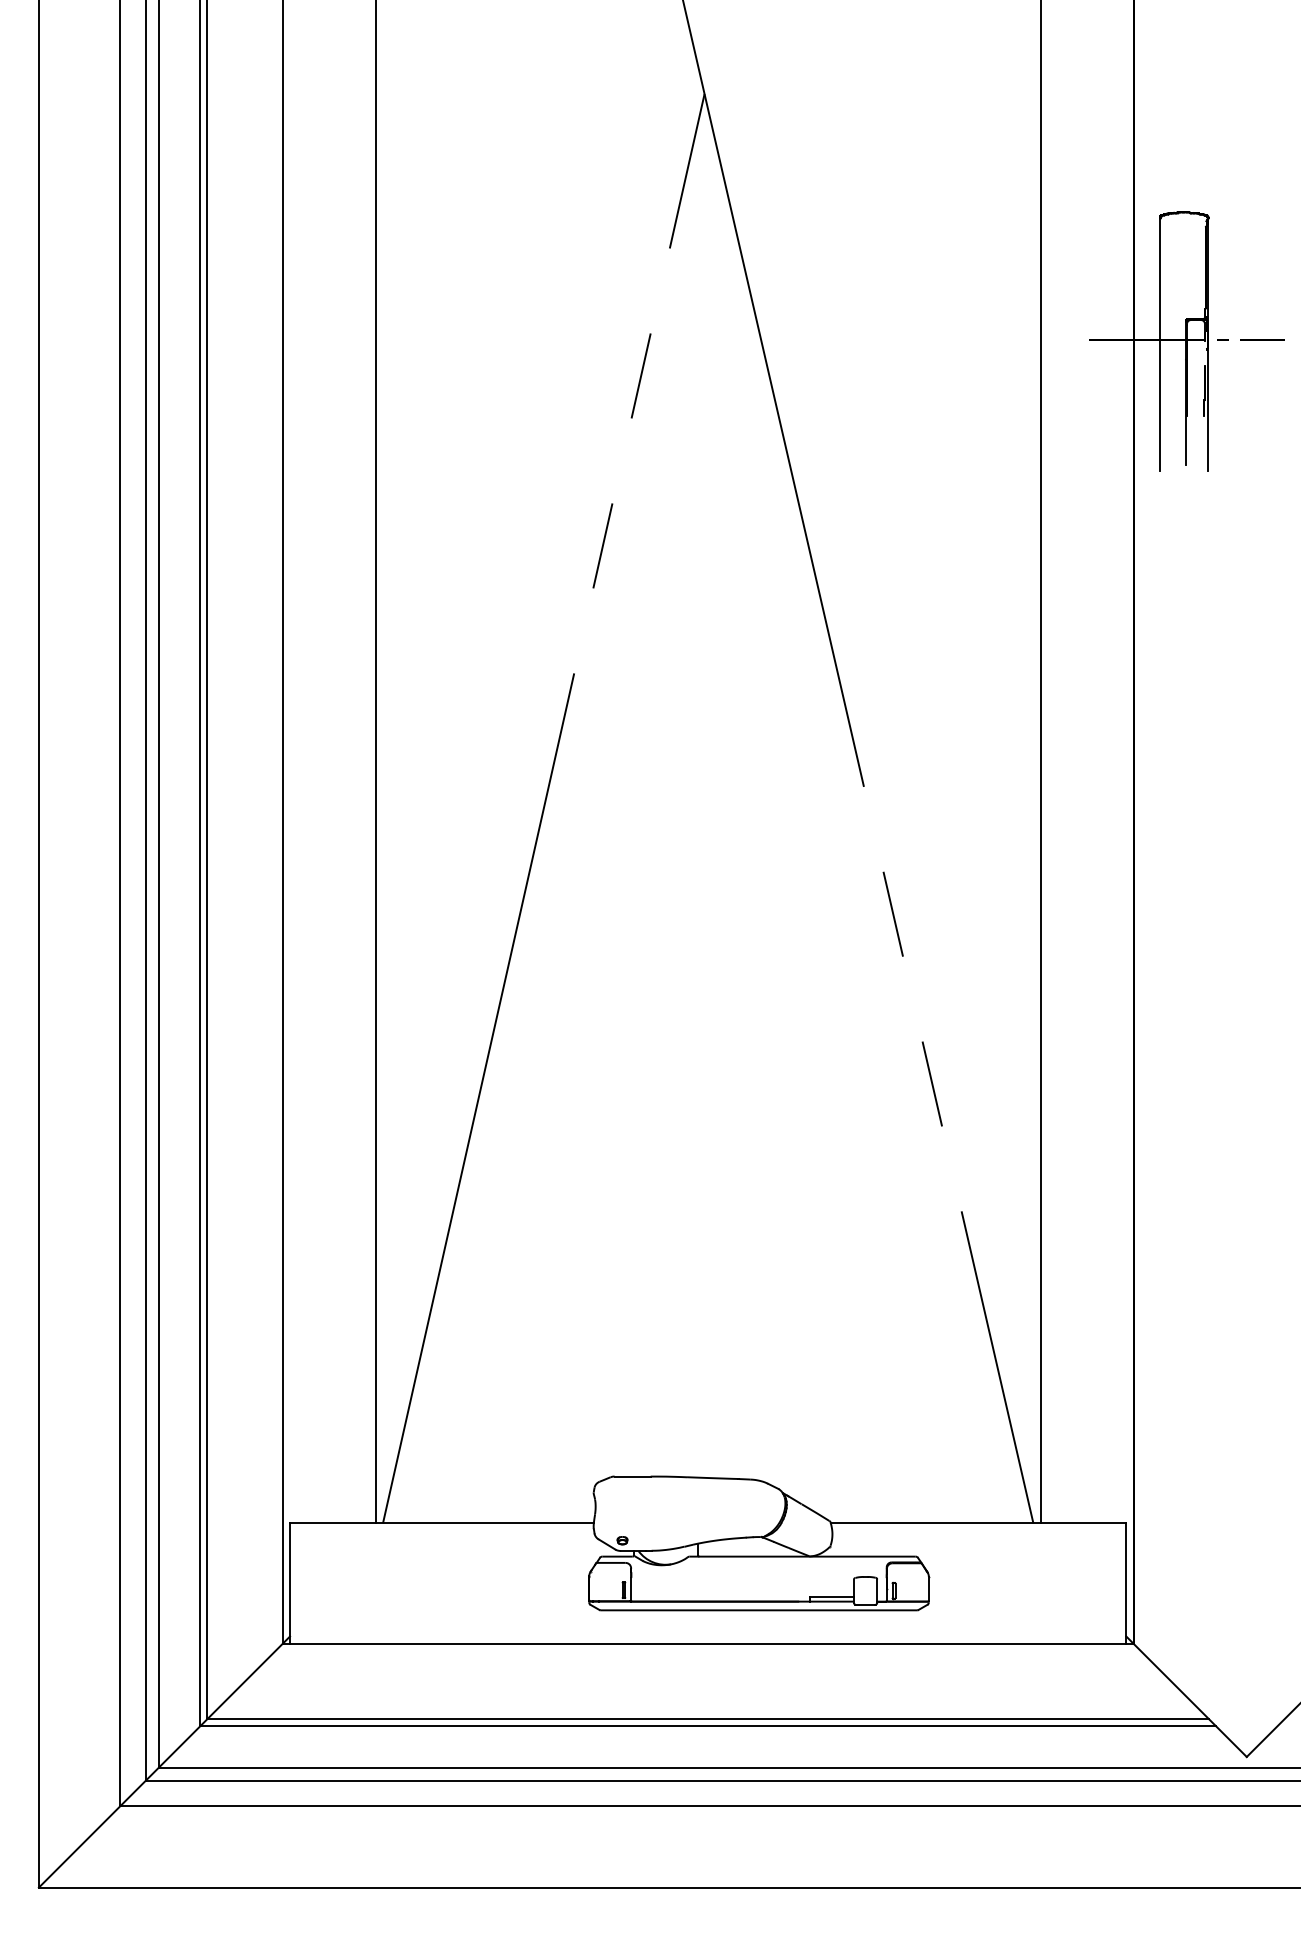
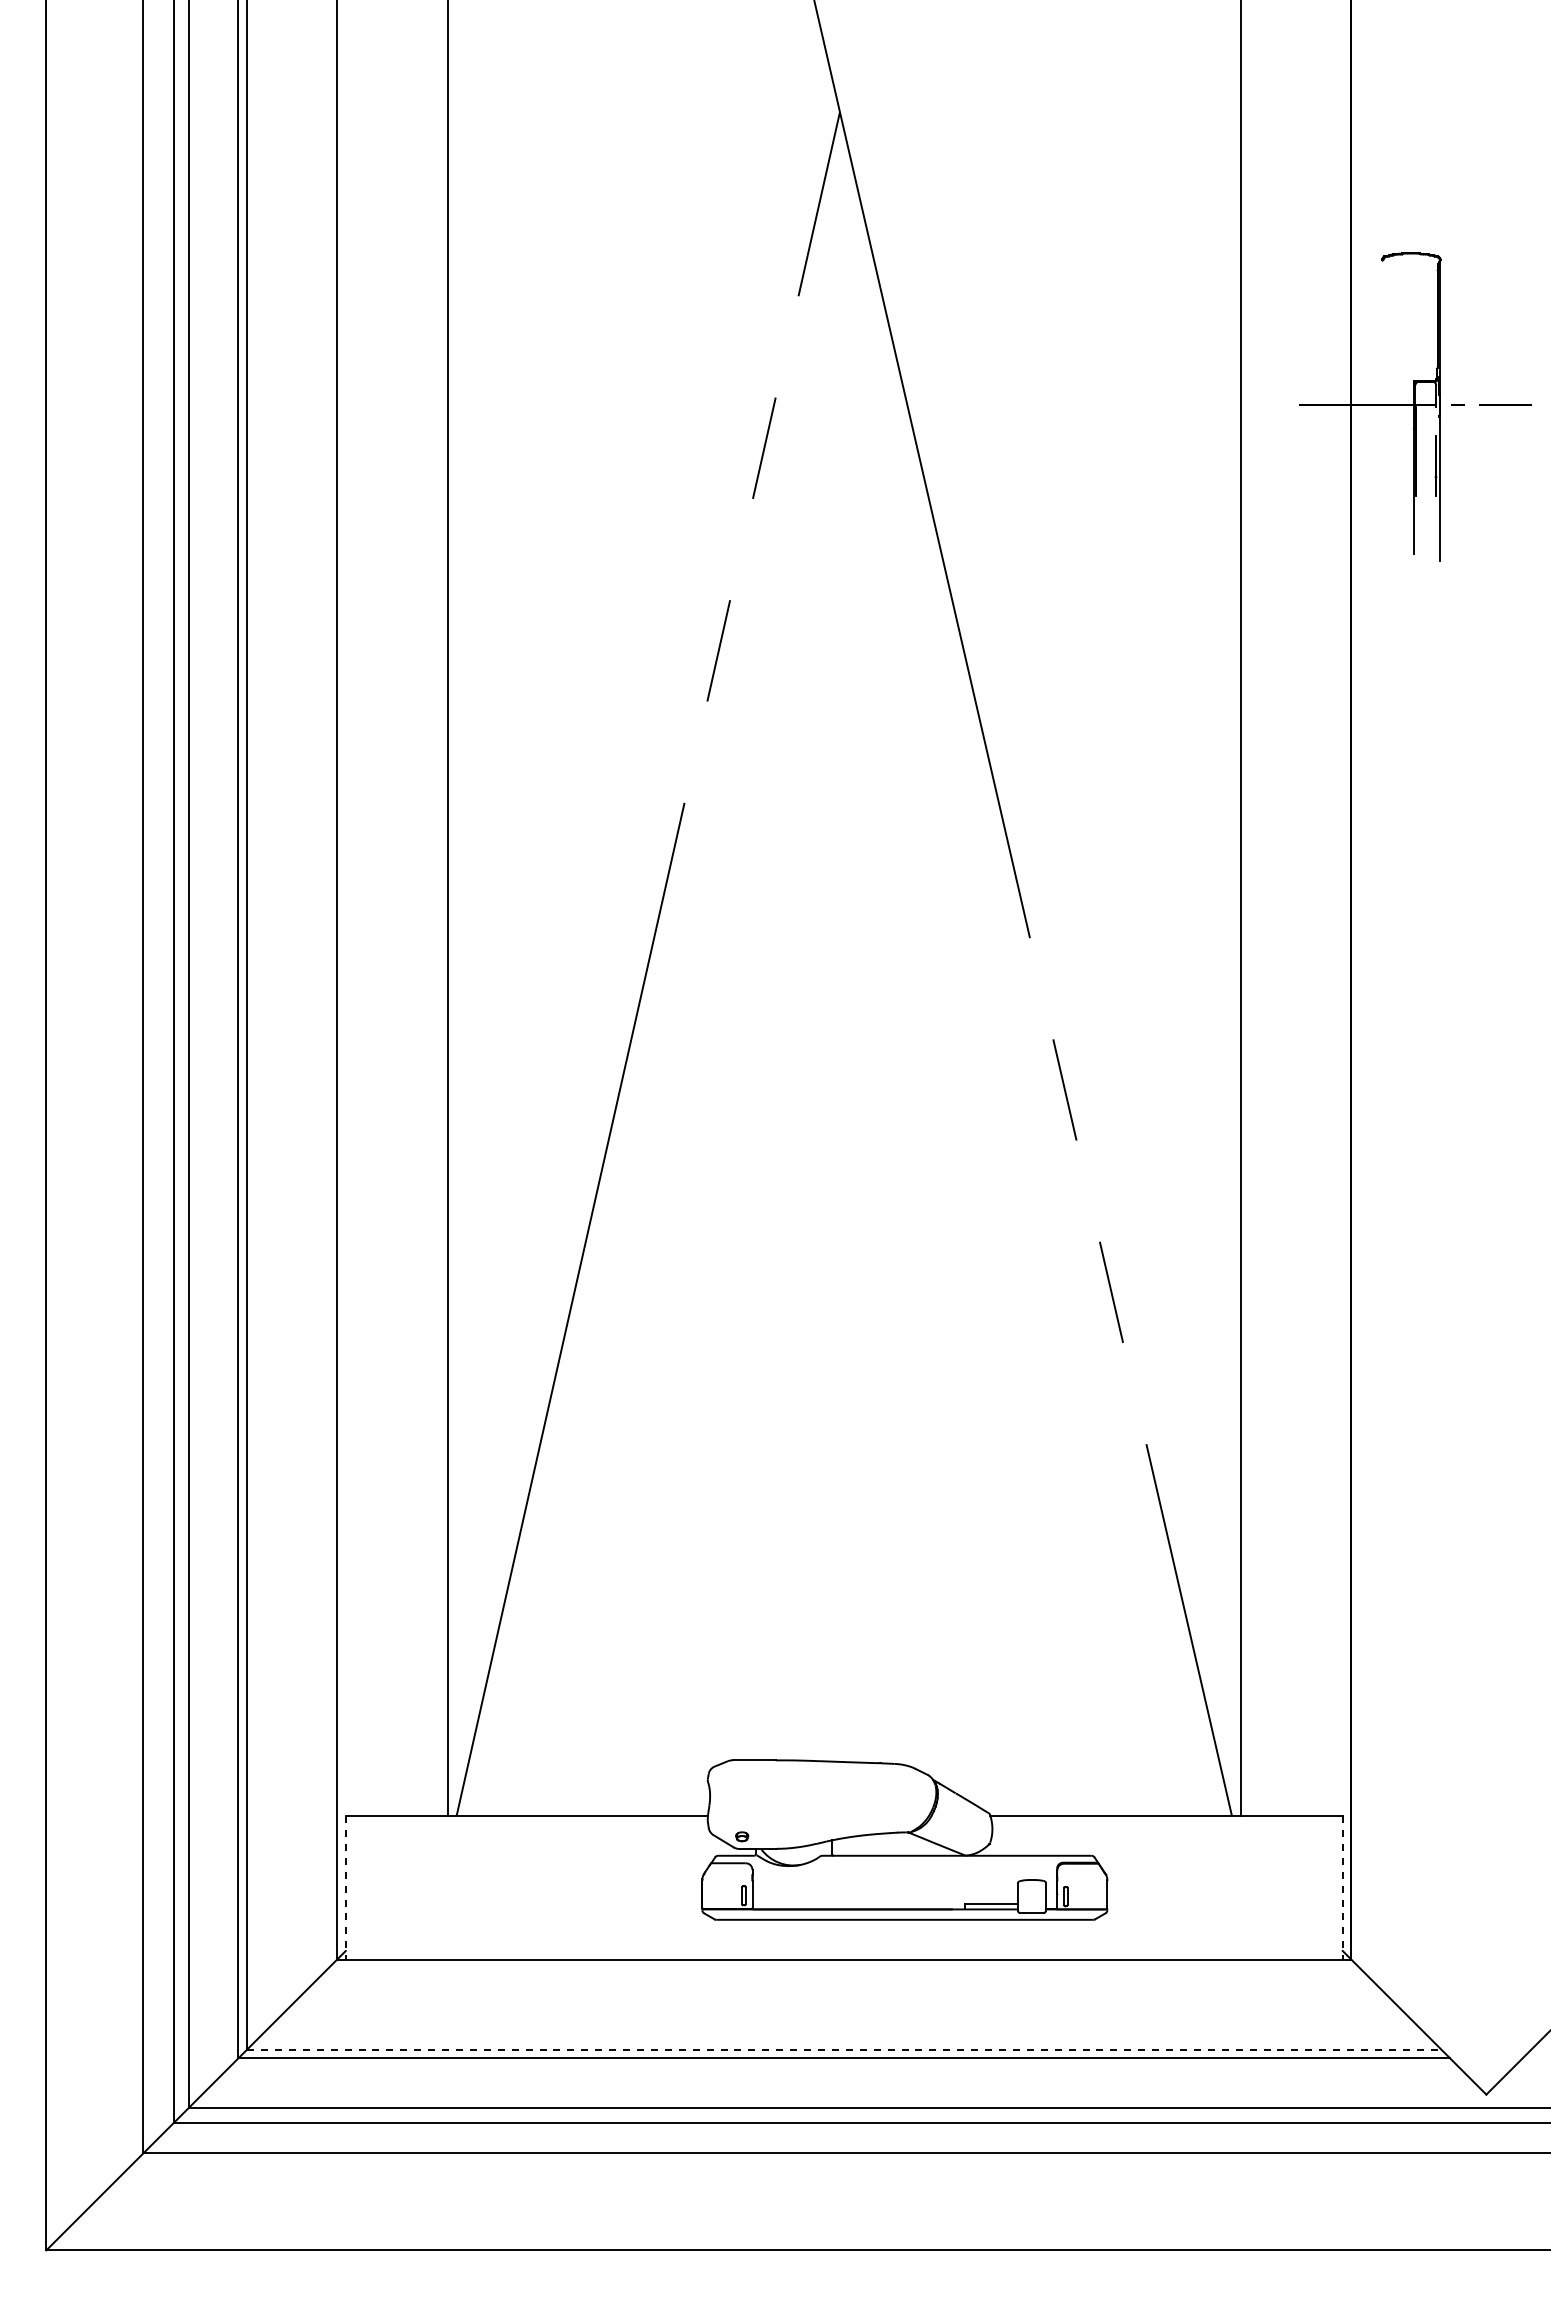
line: (1159, 344) -> (1382, 410), removed
line: (289, 1583) -> (345, 1887), solid -> dashed
line: (1126, 1583) -> (1342, 1887), solid -> dashed
line: (708, 1719) -> (844, 2049), solid -> dashed

